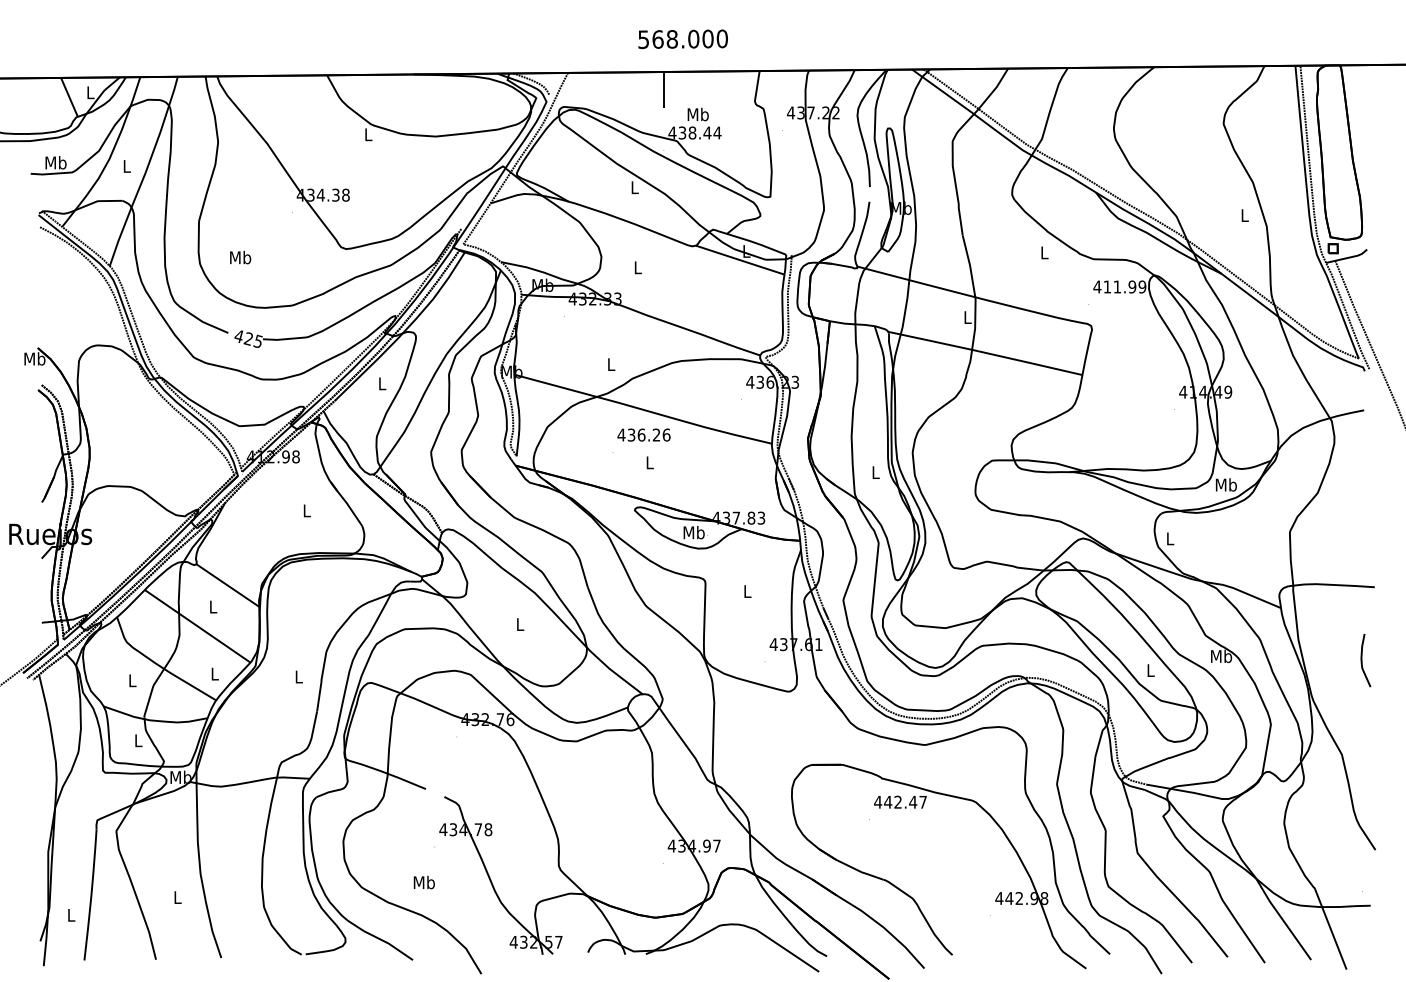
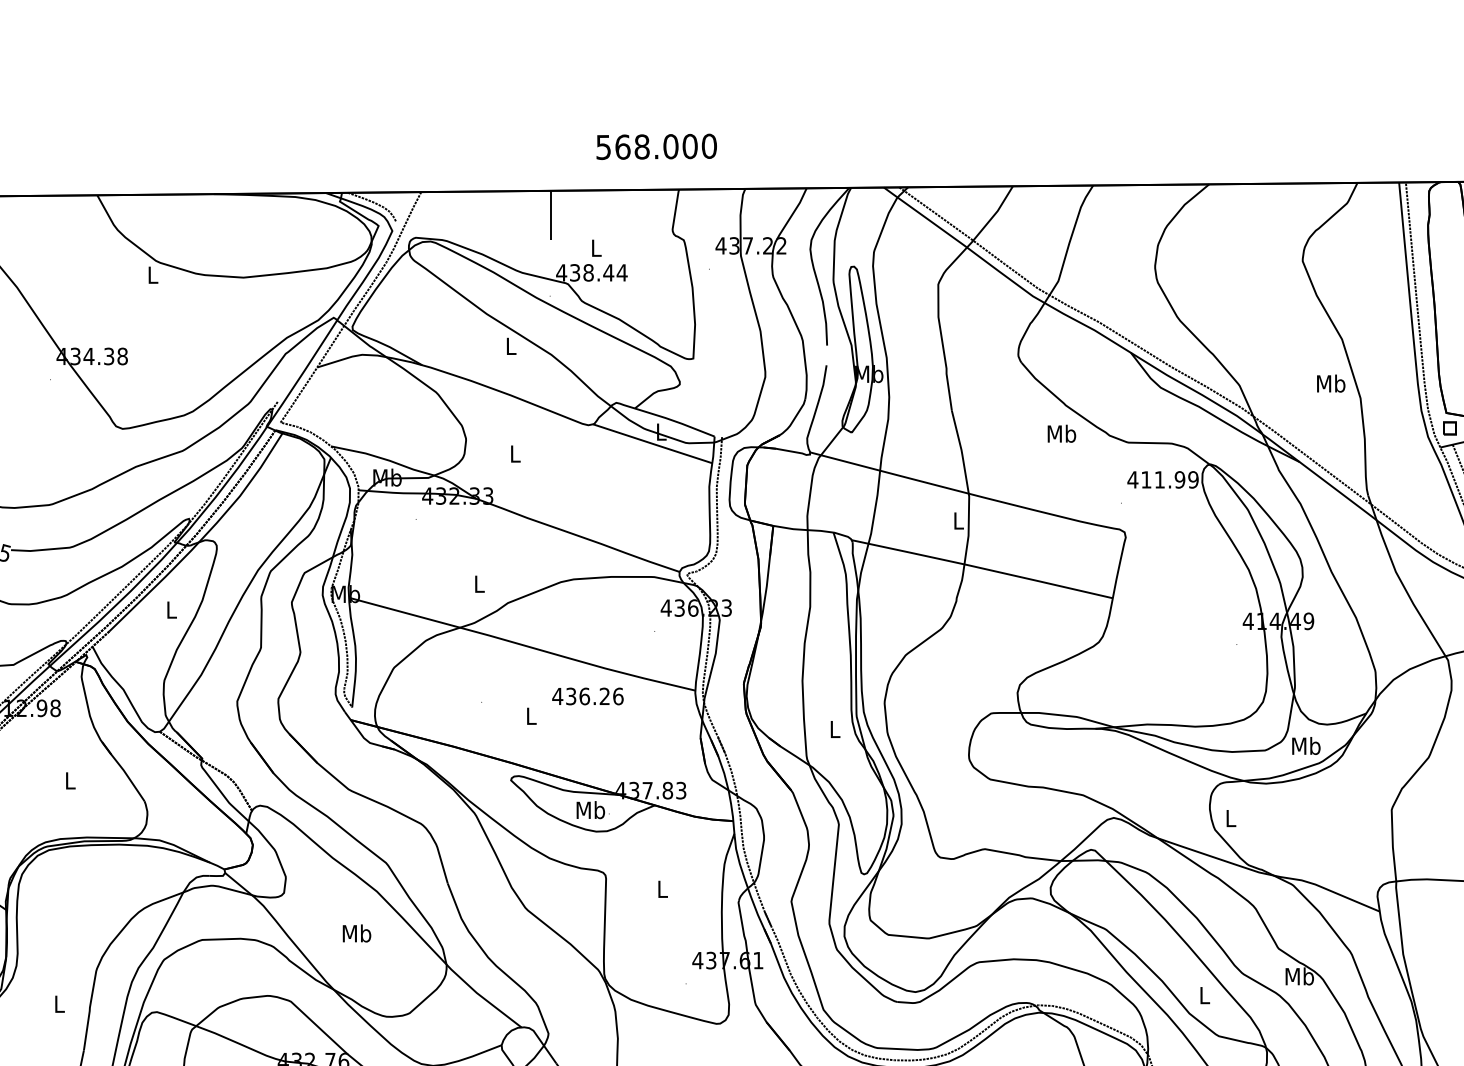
text: (682, 39) -> (655, 147), moved
text: (697, 114) -> (595, 247), Mb -> L
text: (1244, 215) -> (1330, 383), L -> Mb
text: (1044, 252) -> (1061, 433), L -> Mb
text: (643, 434) -> (587, 695), moved
text: (519, 624) -> (355, 933), L -> Mb

